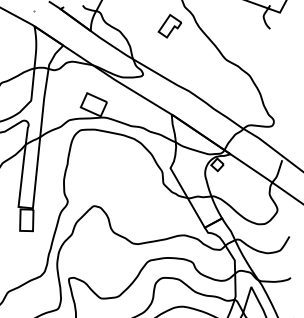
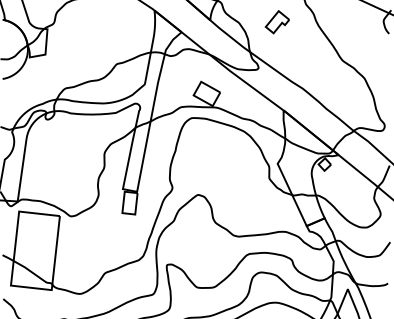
part: (168, 26) -> (276, 22), moved

